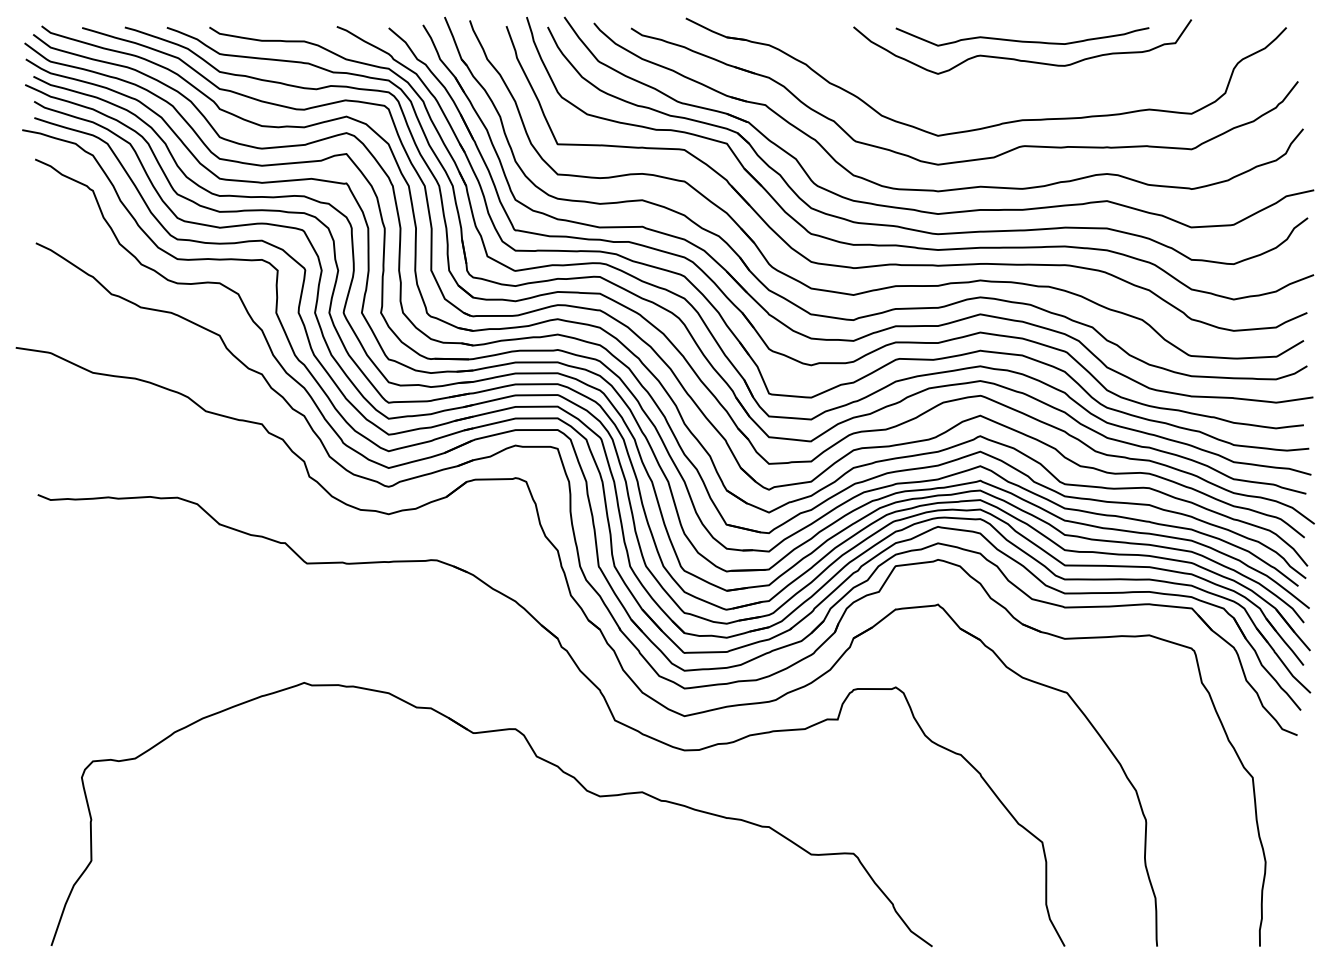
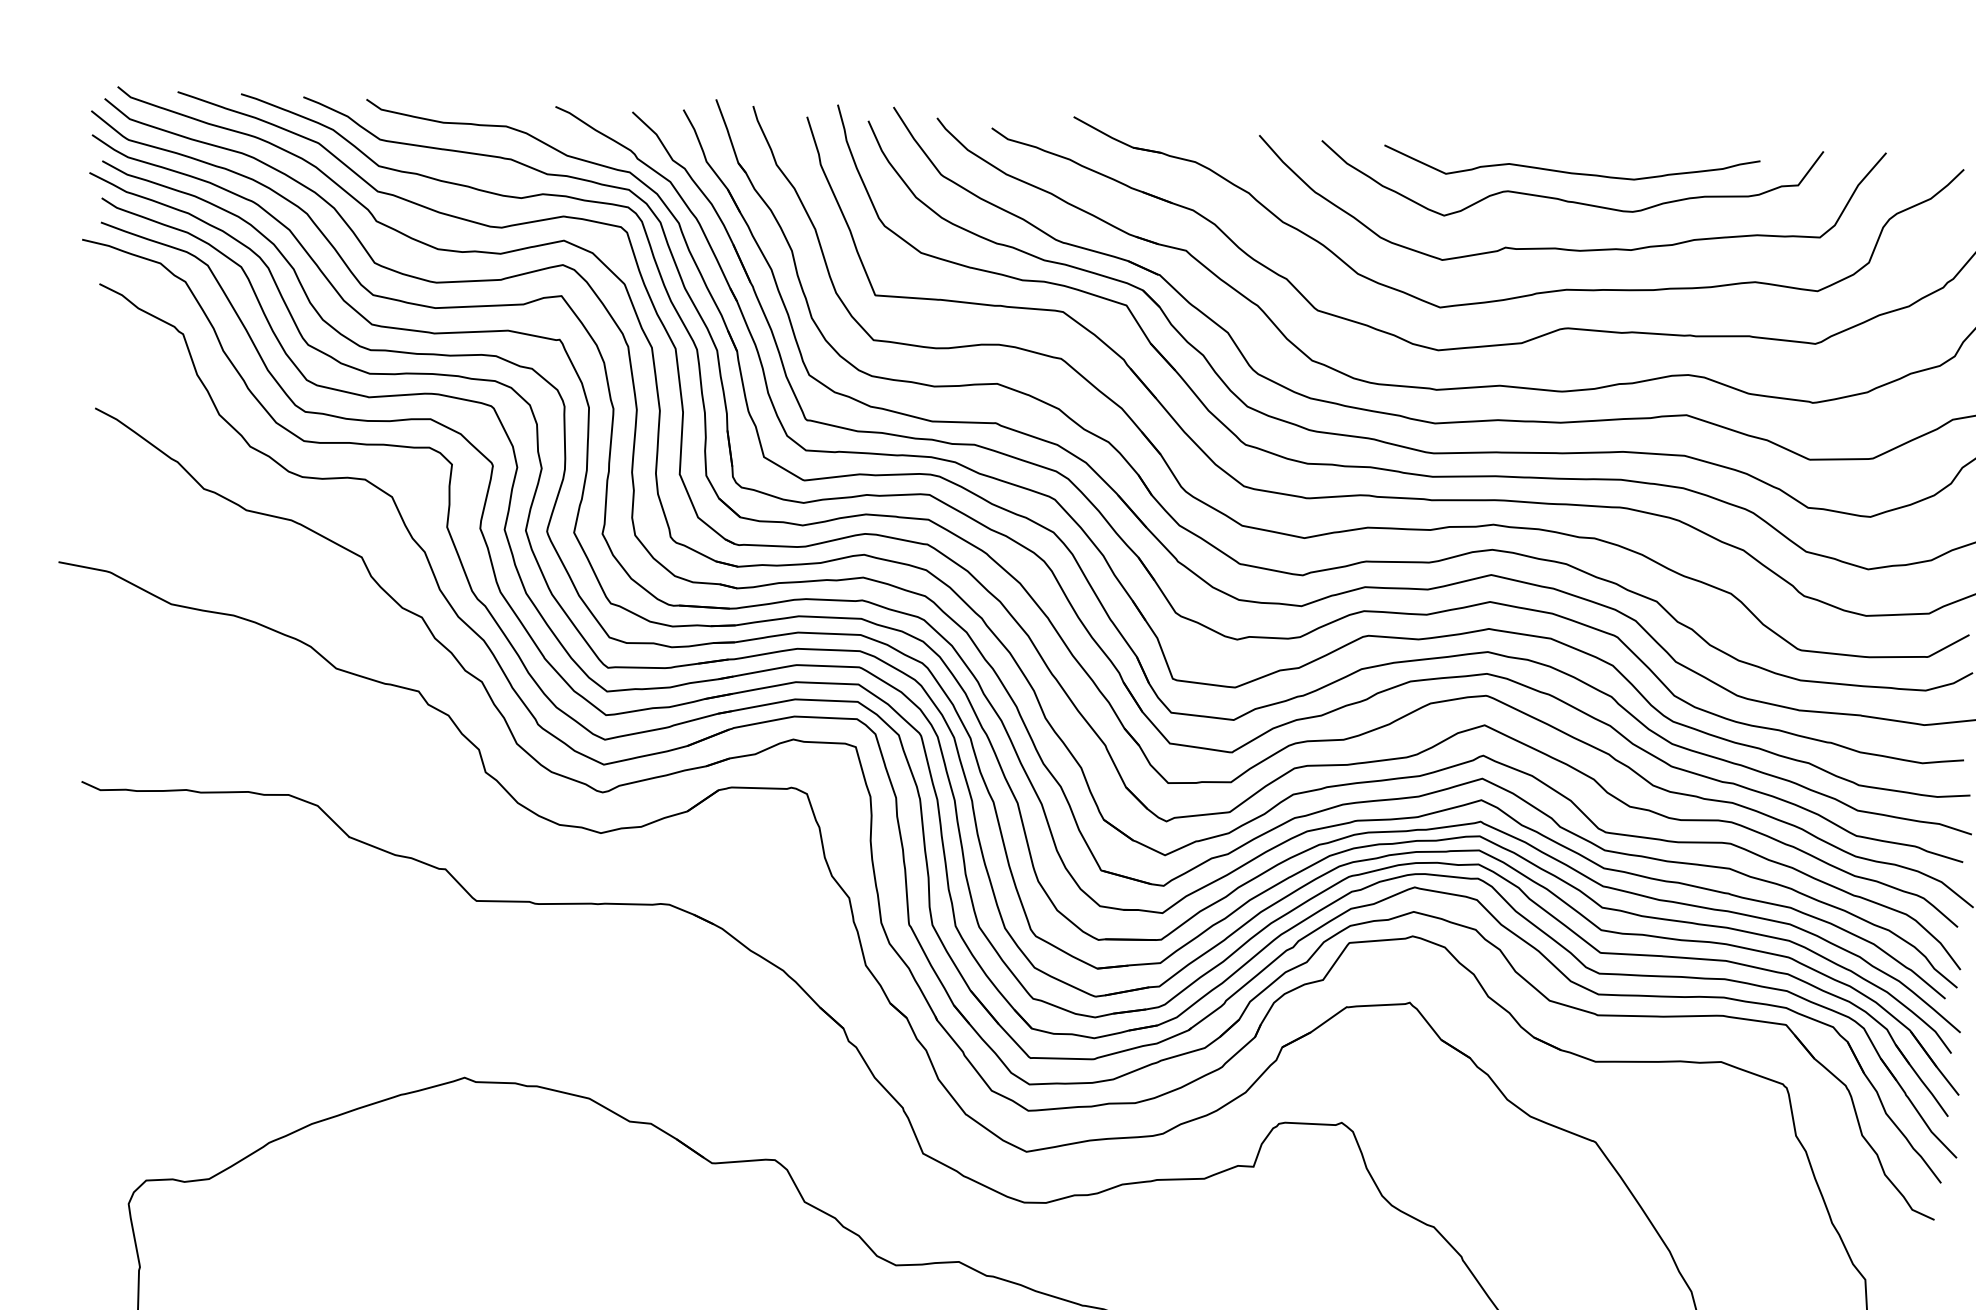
curve: (1022, 92) -> (1568, 248), added

